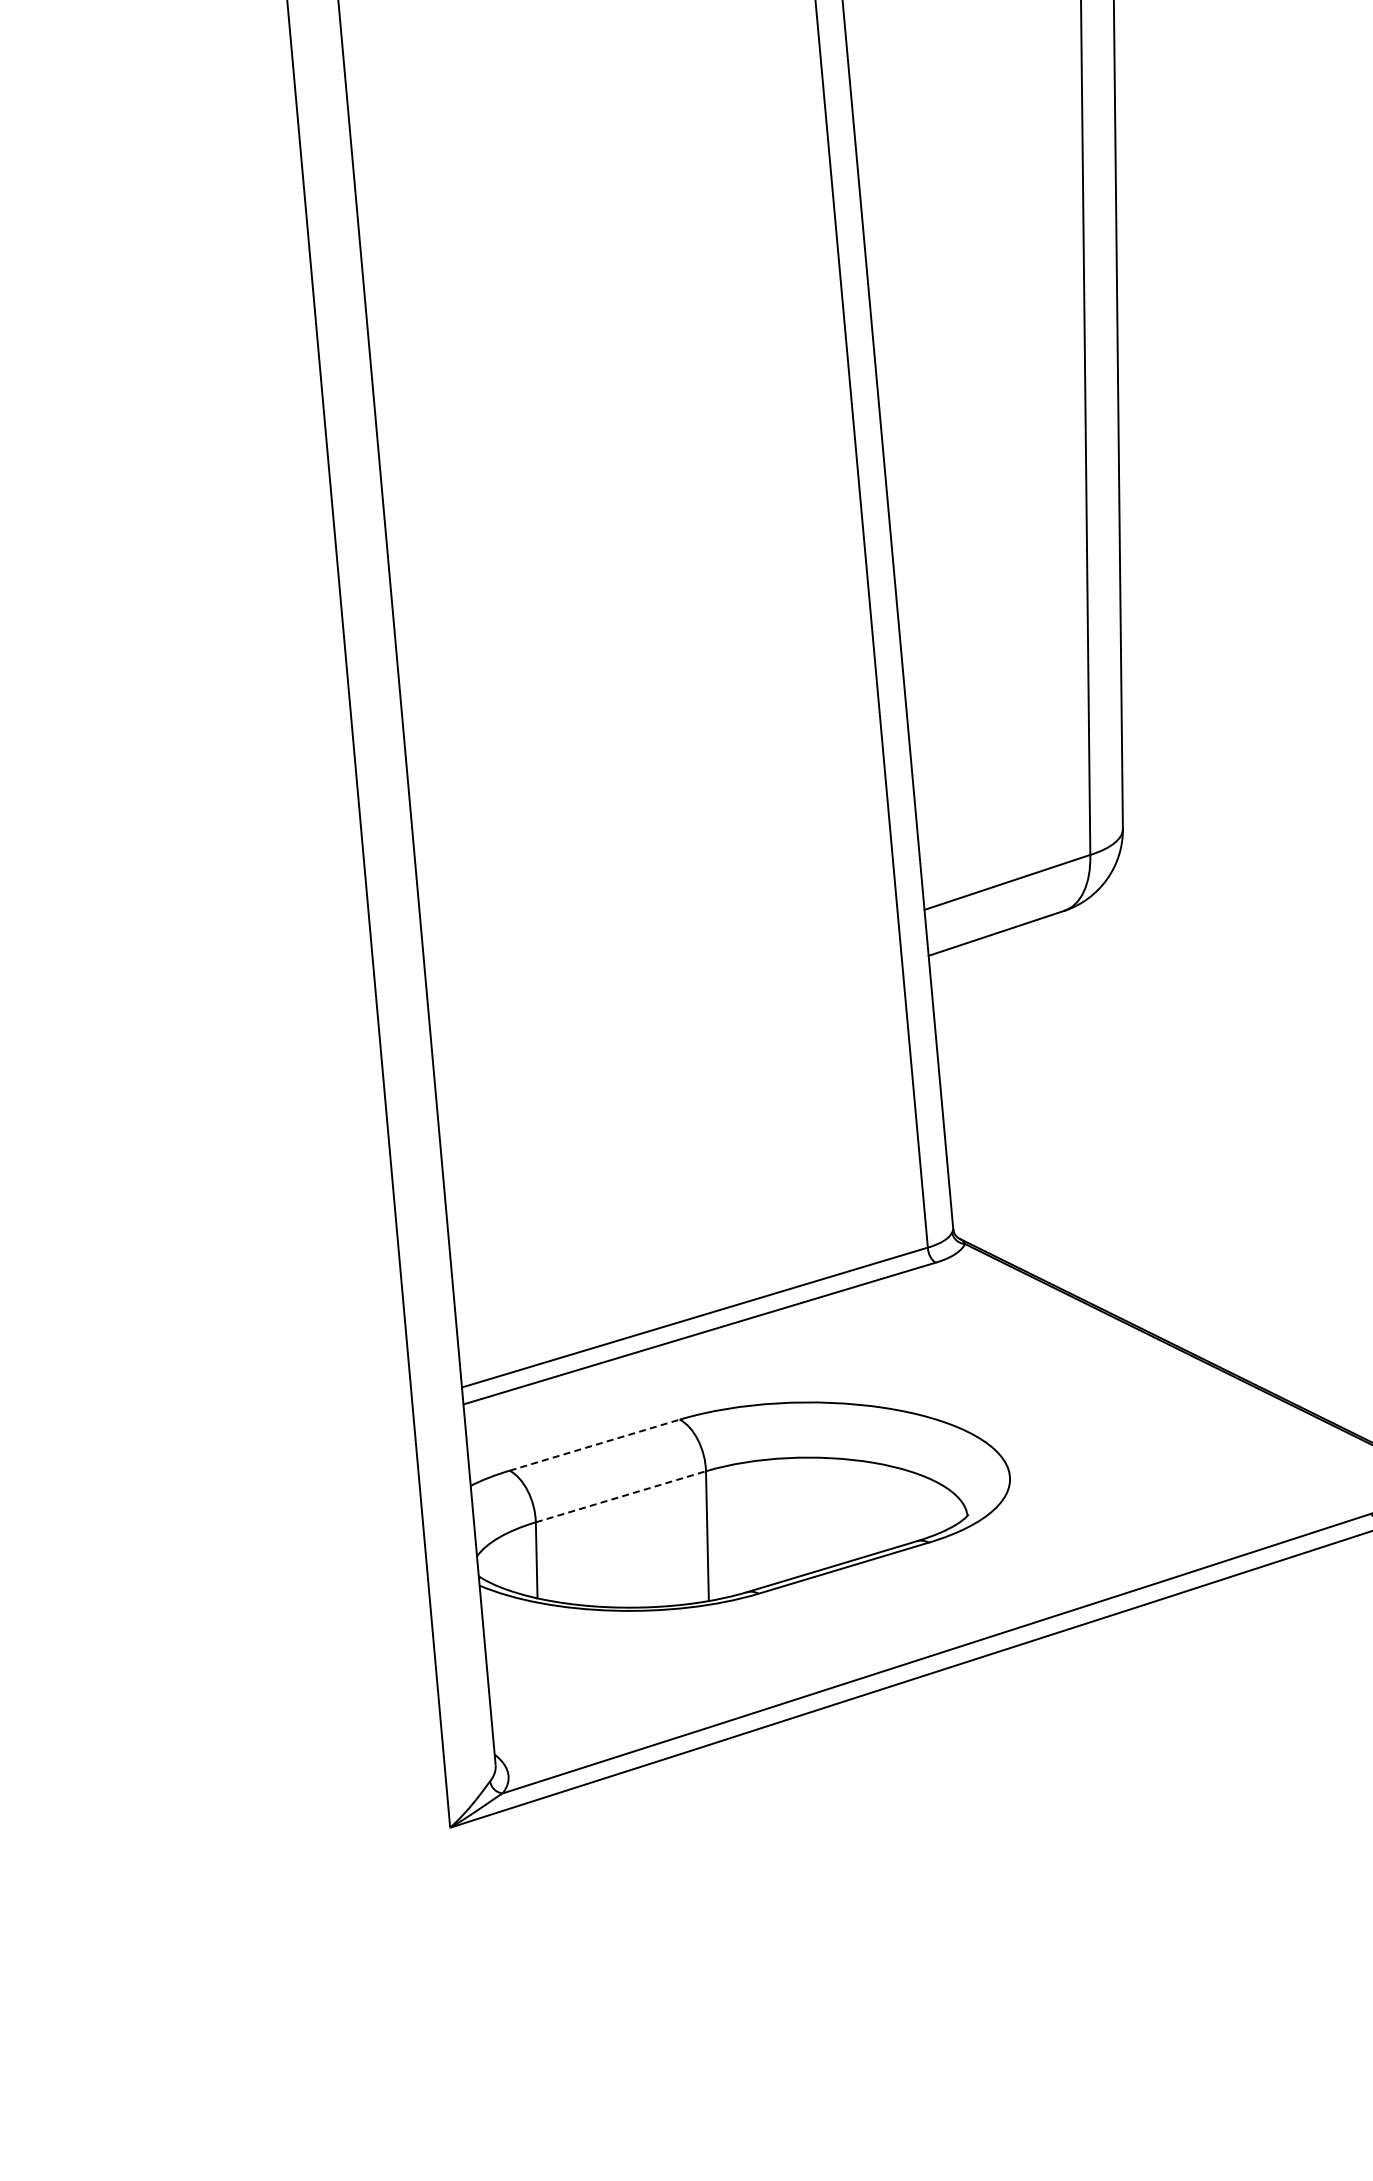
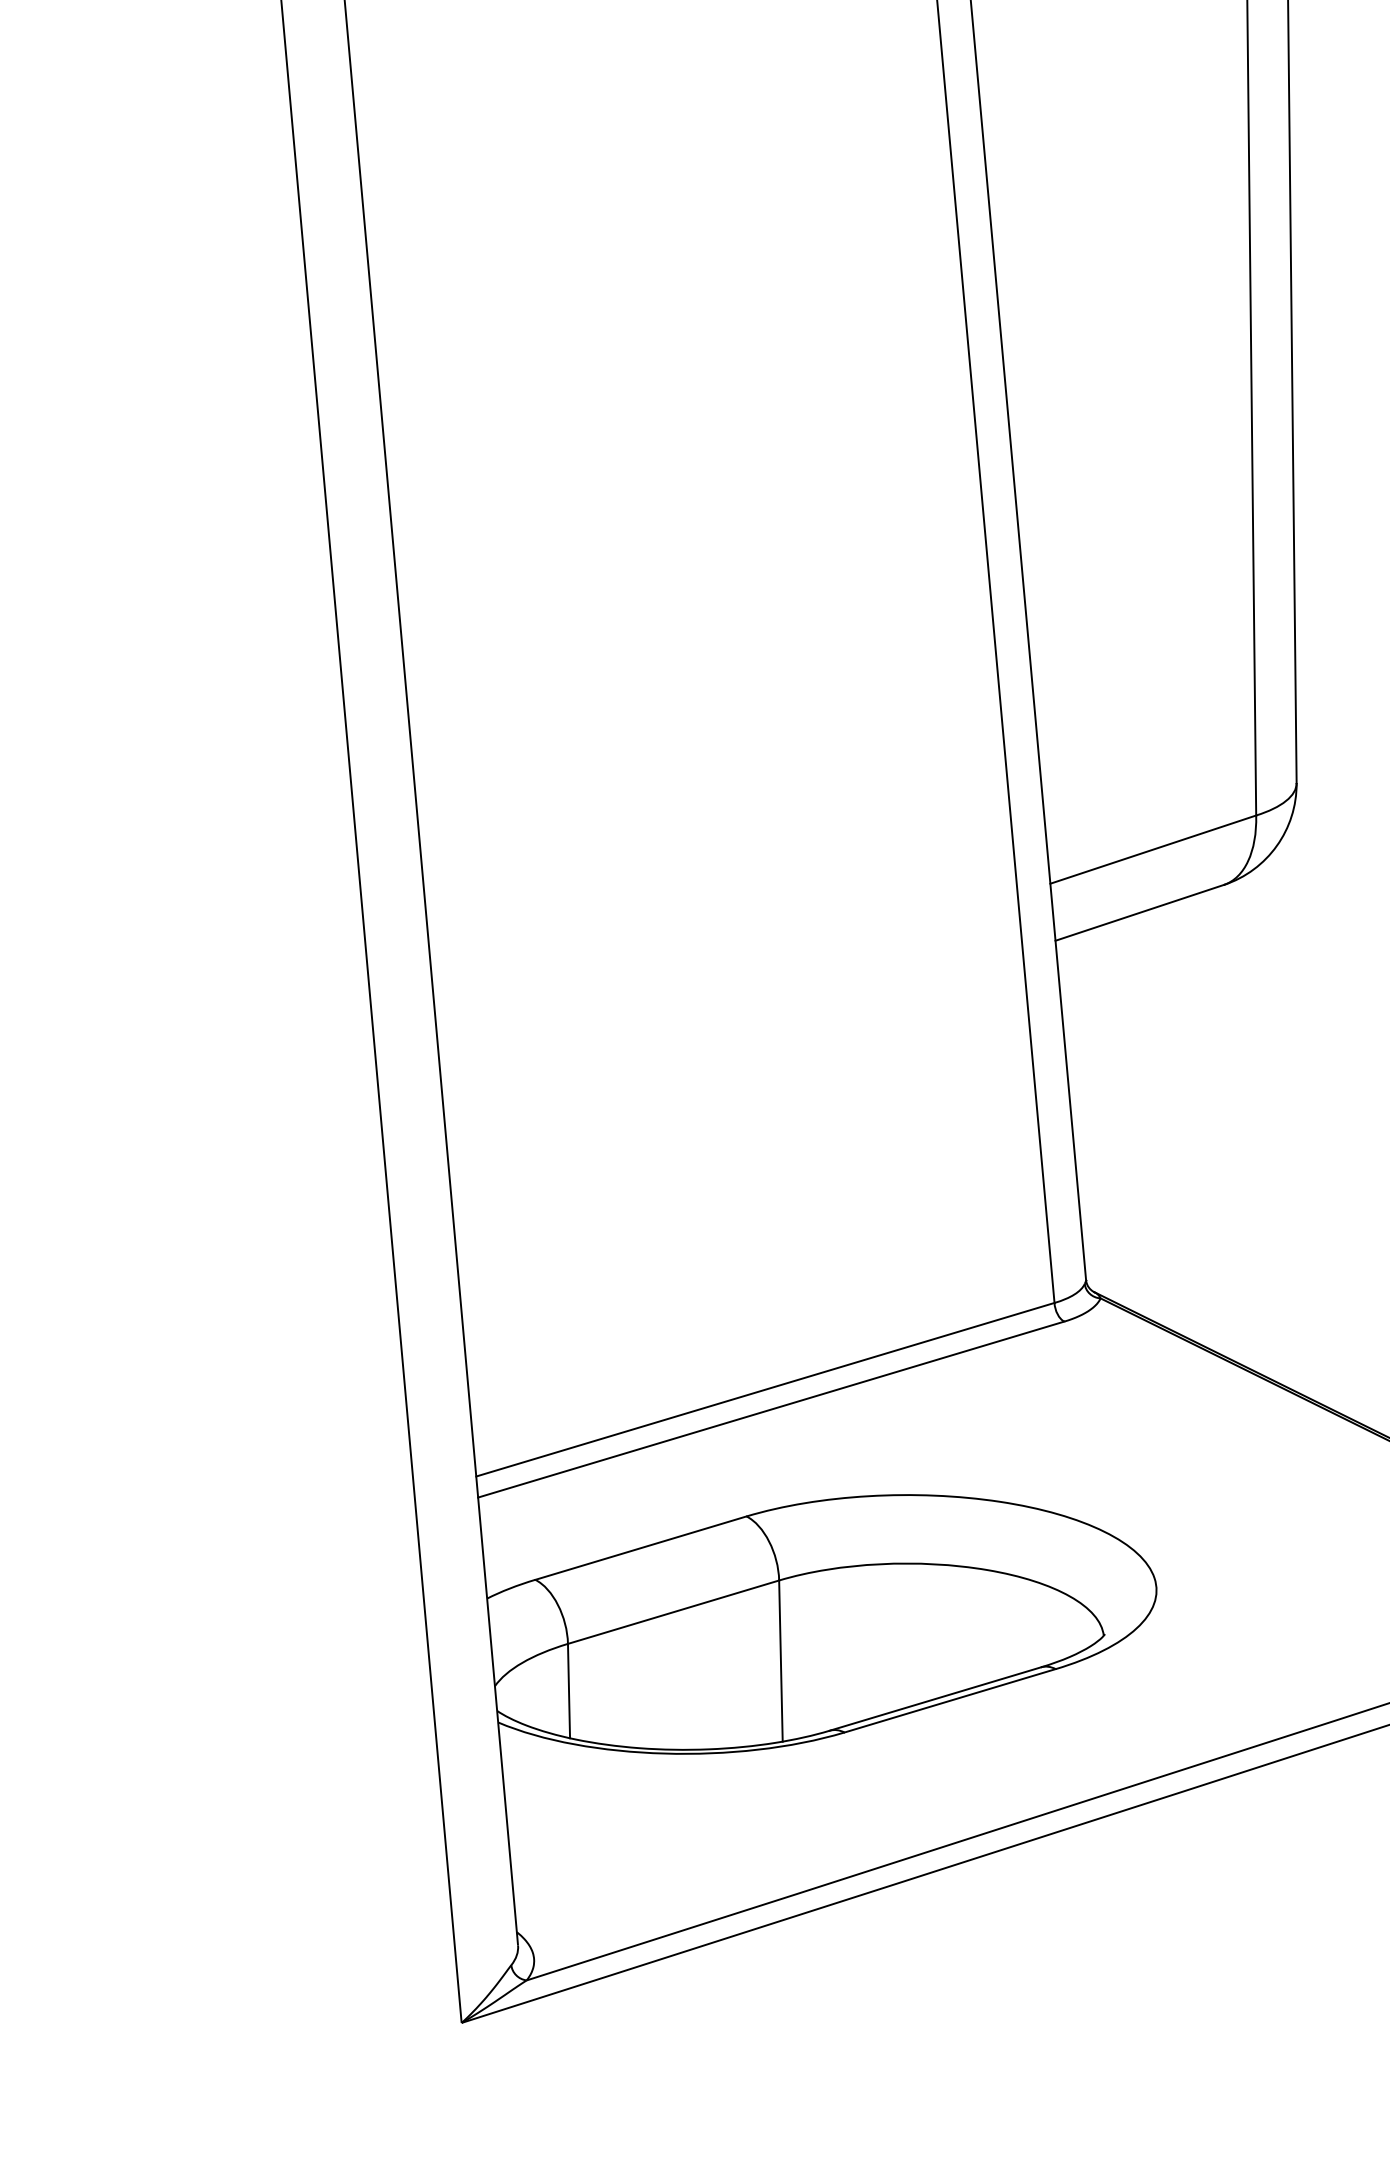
line: (594, 1445) -> (640, 1548), dashed -> solid
line: (620, 1496) -> (673, 1611), dashed -> solid

